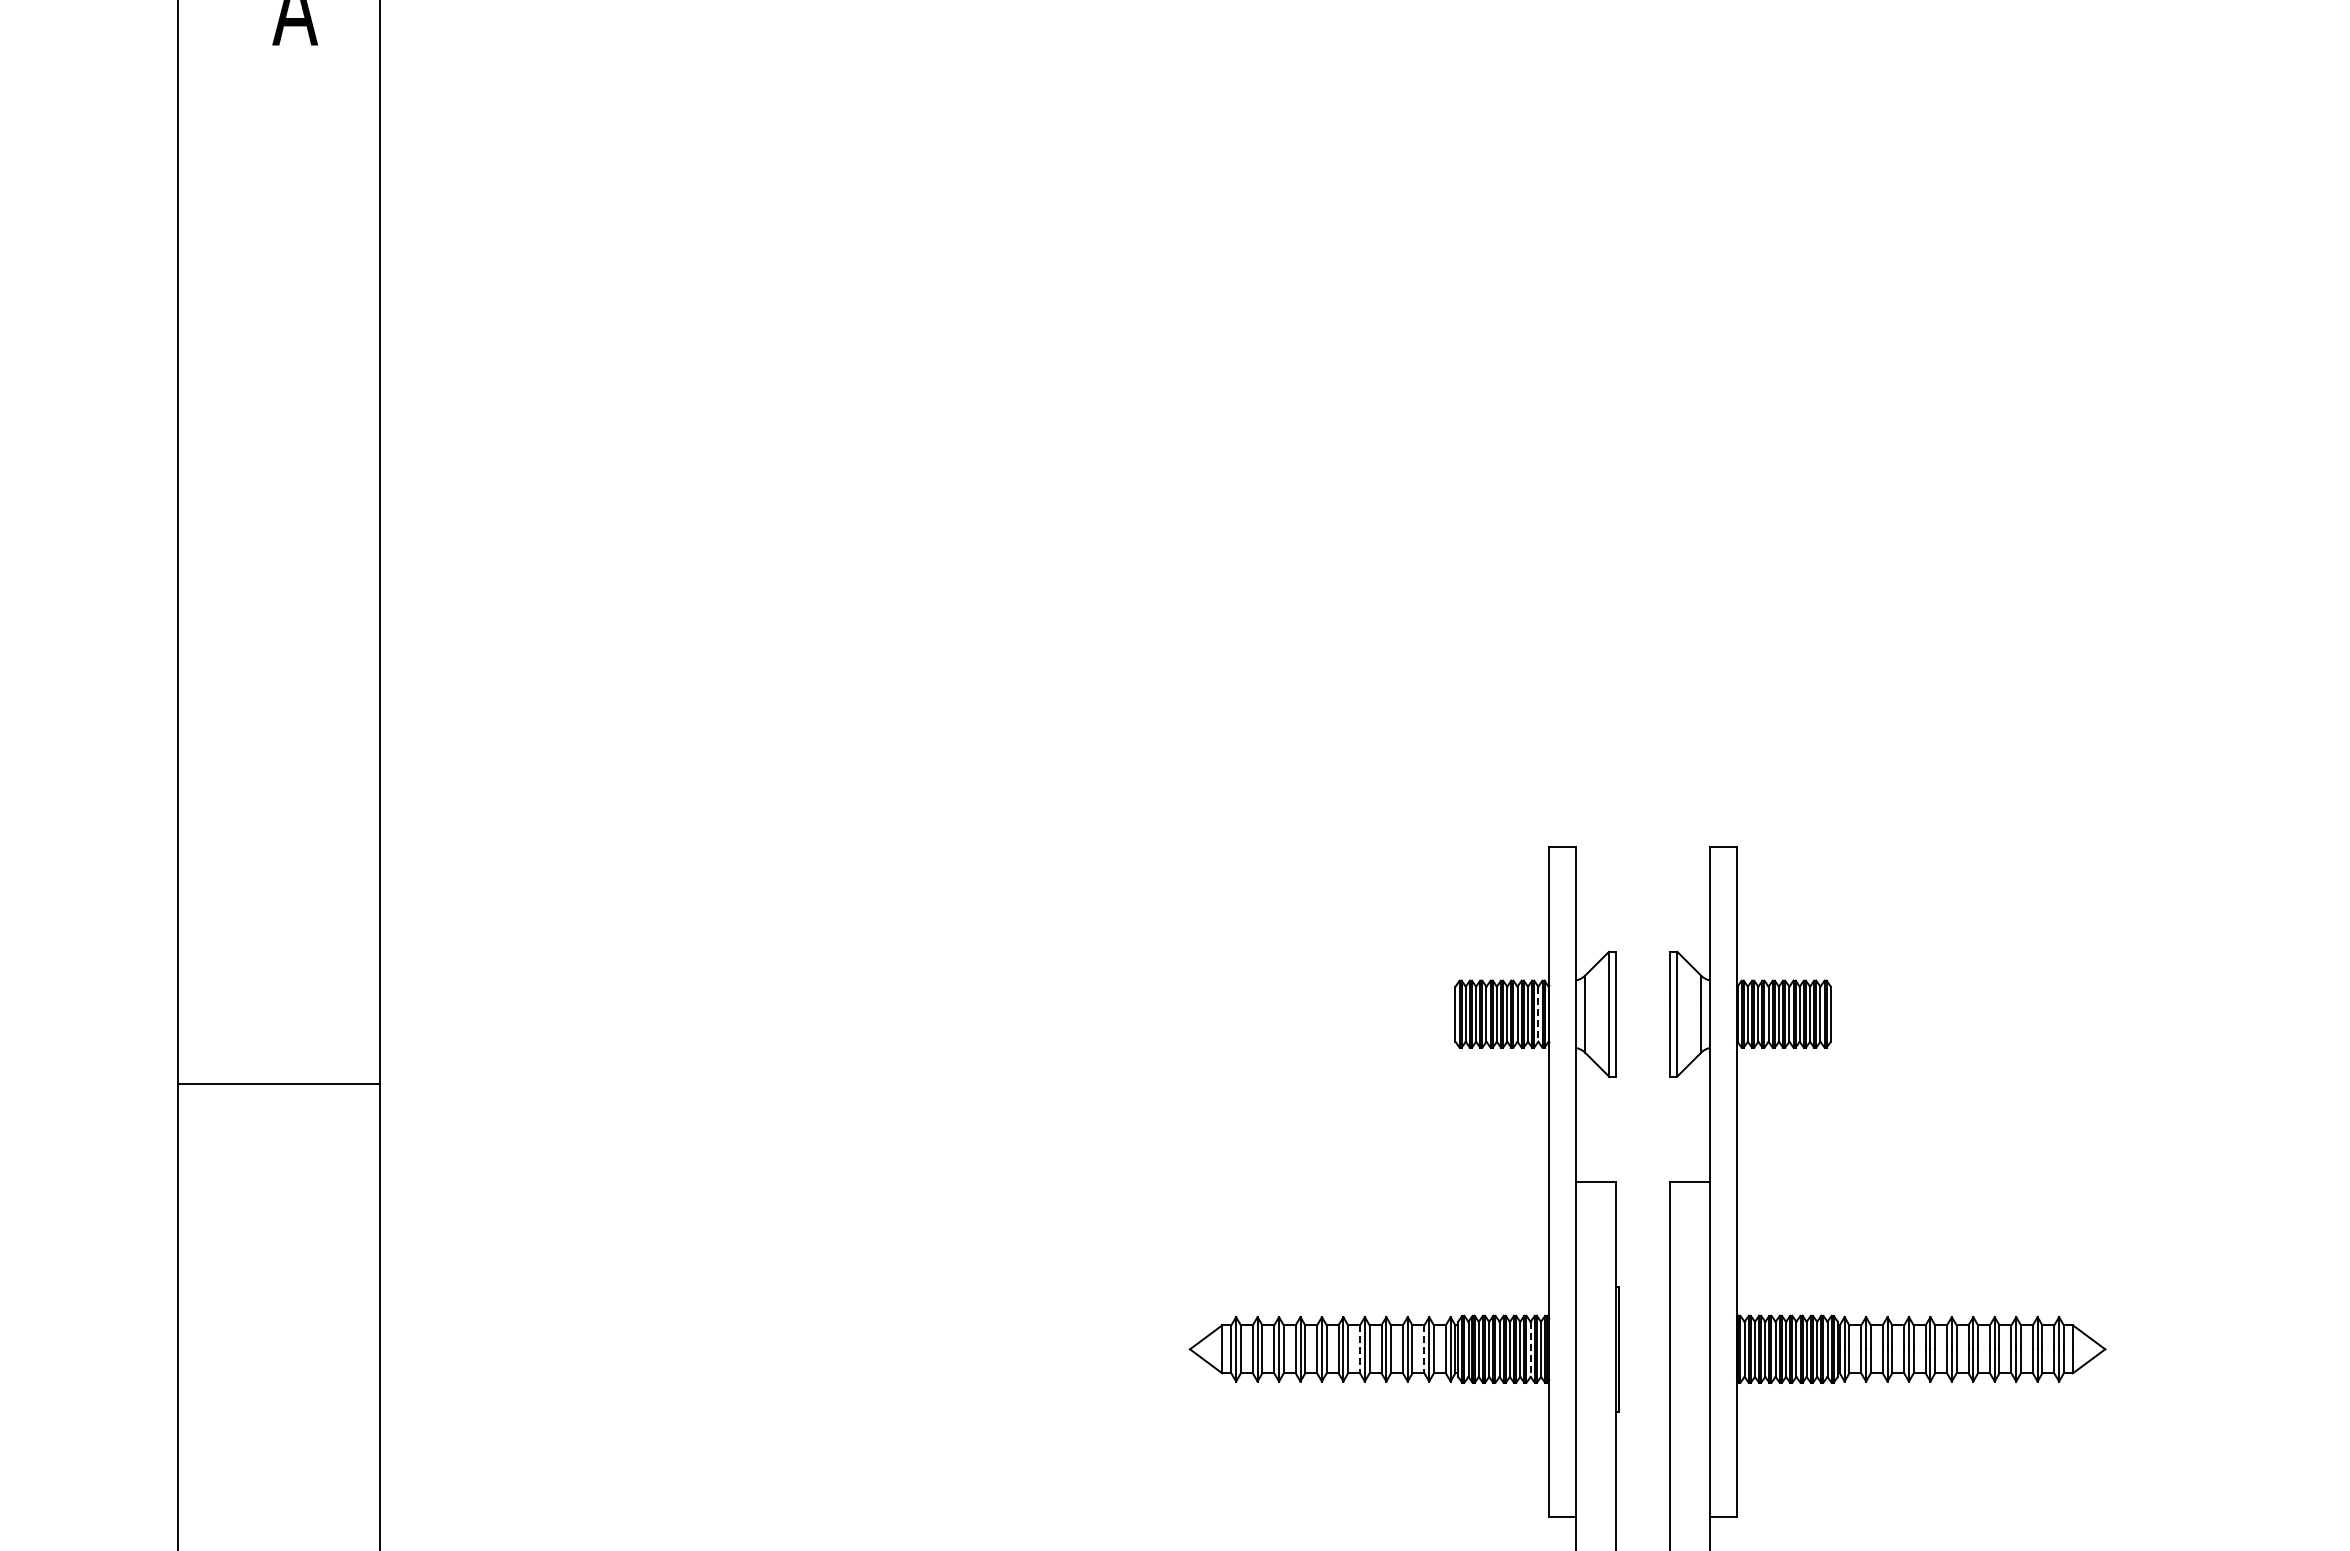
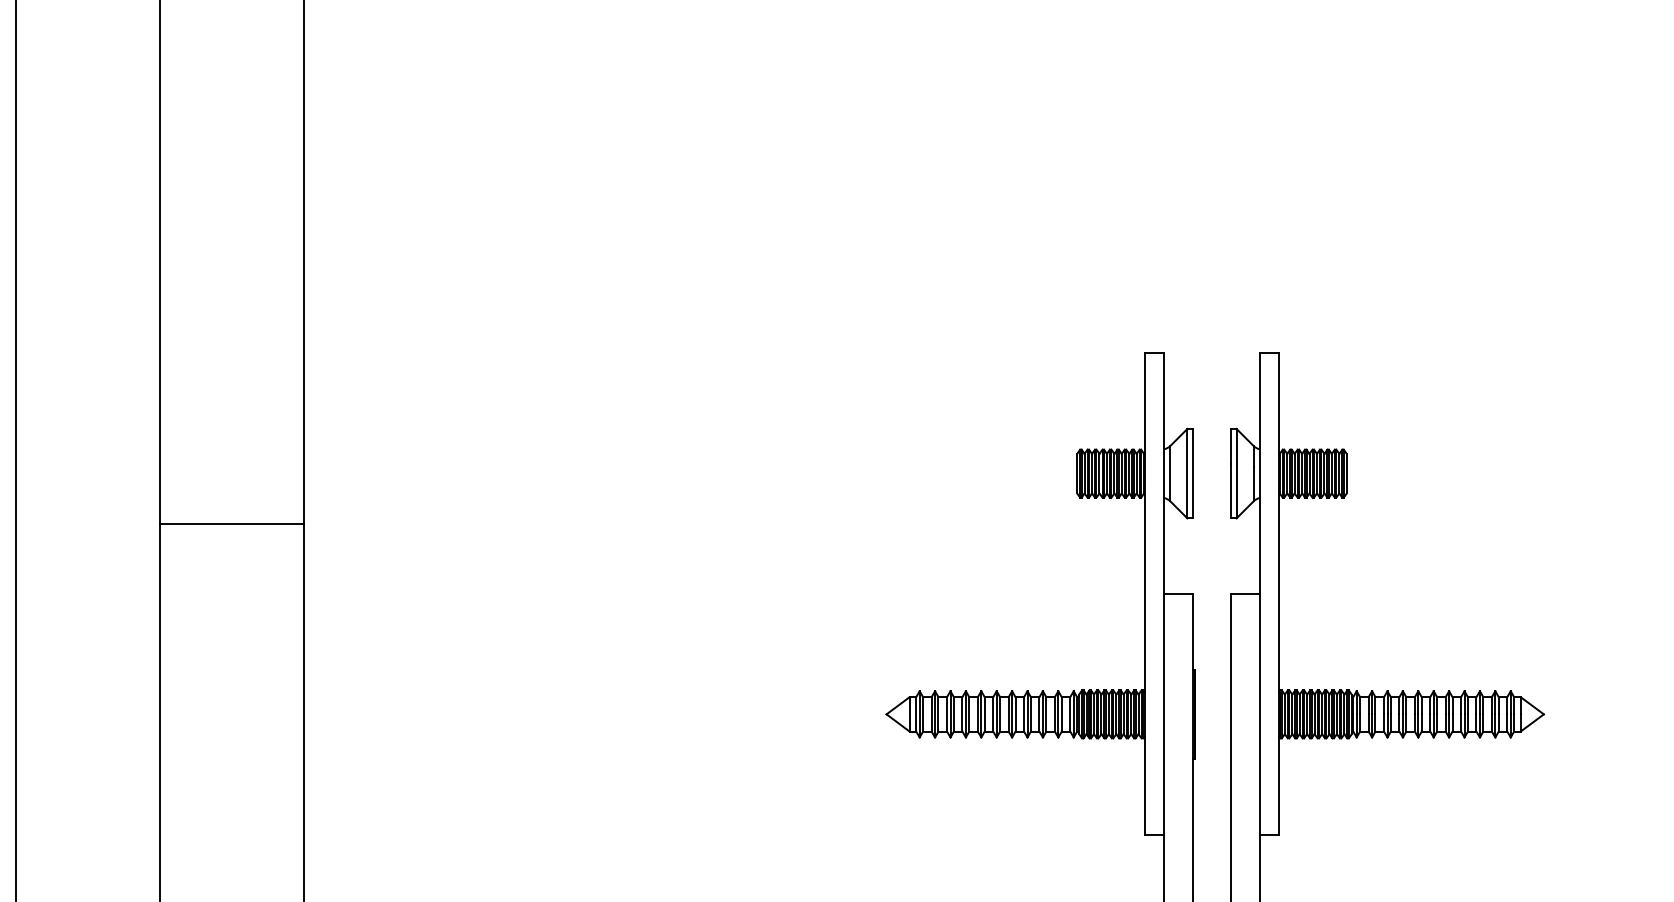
line: (1538, 1014) -> (1136, 473), dashed -> solid
line: (1360, 1349) -> (1008, 714), dashed -> solid
line: (1424, 1349) -> (1054, 714), dashed -> solid
line: (1530, 1349) -> (1131, 714), dashed -> solid

